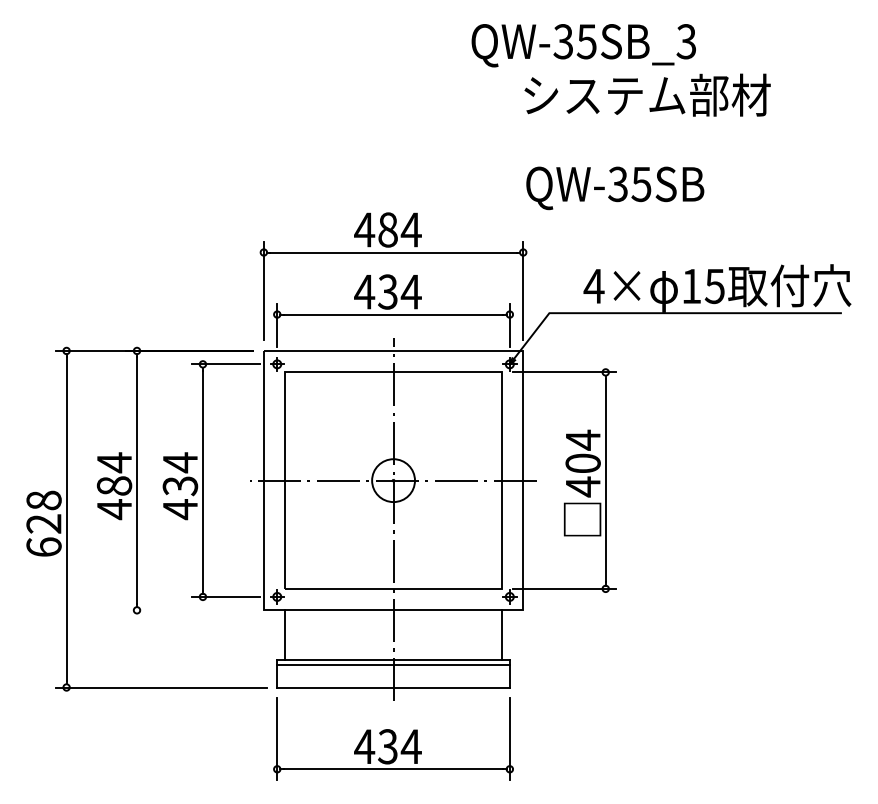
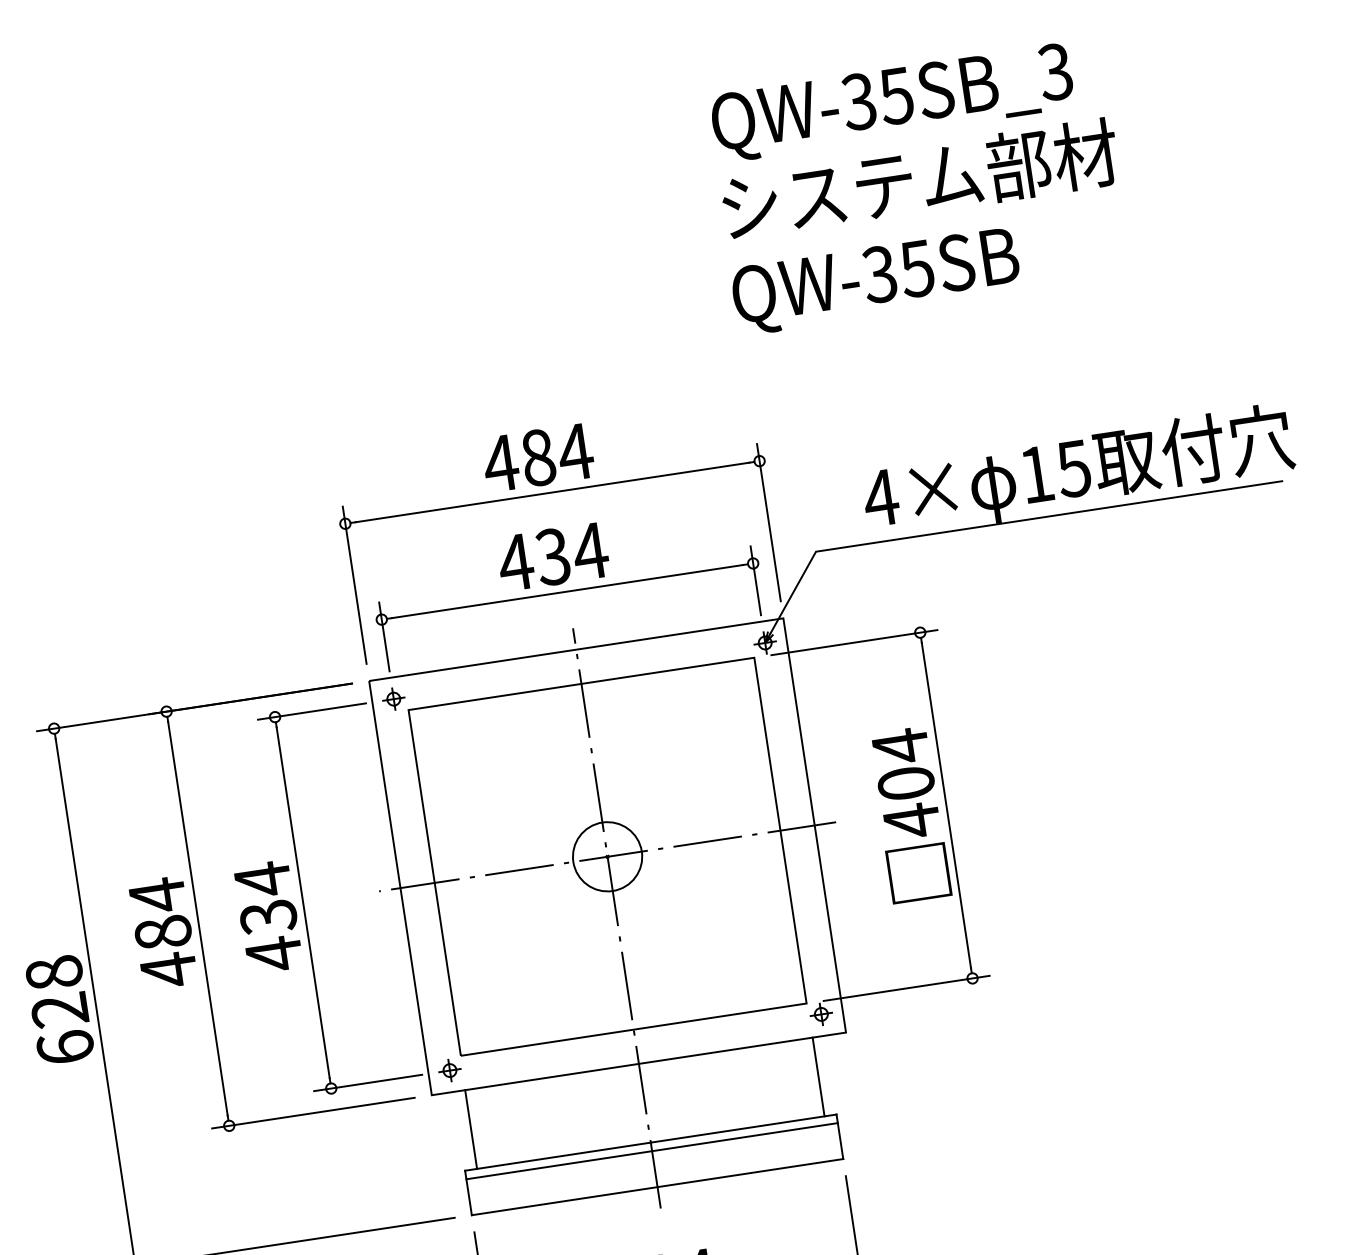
text: (583, 45) -> (892, 102), moved
text: (615, 188) -> (876, 281), moved
line: (189, 610) -> (313, 1113), added

